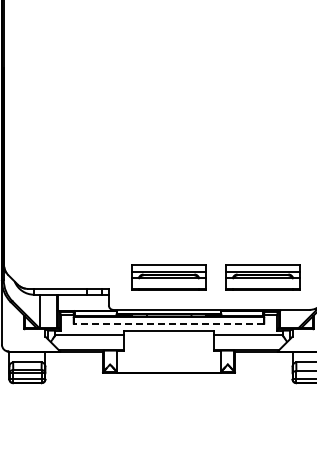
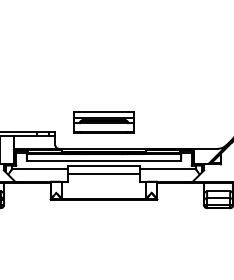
part: (262, 277) -> (179, 122), removed
line: (168, 324) -> (103, 160), dashed -> solid
line: (168, 341) -> (103, 174), added

